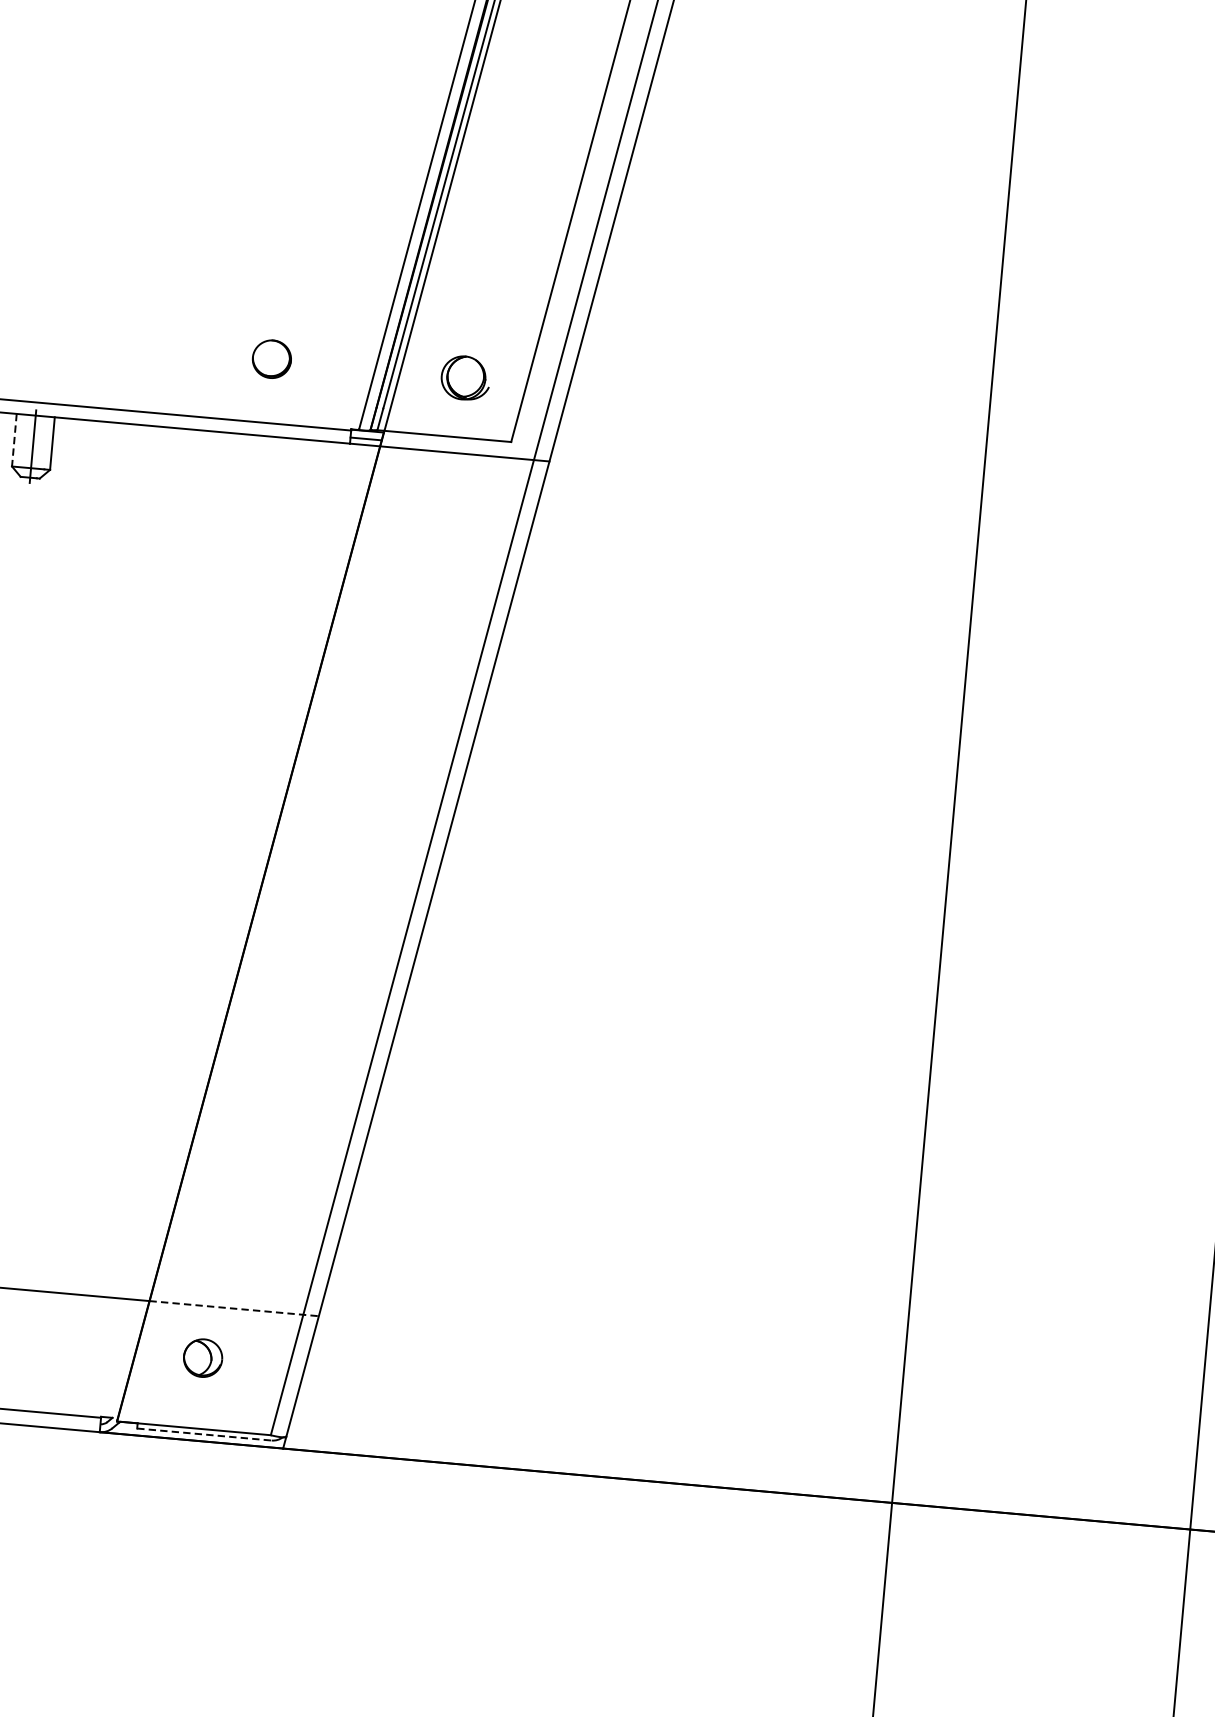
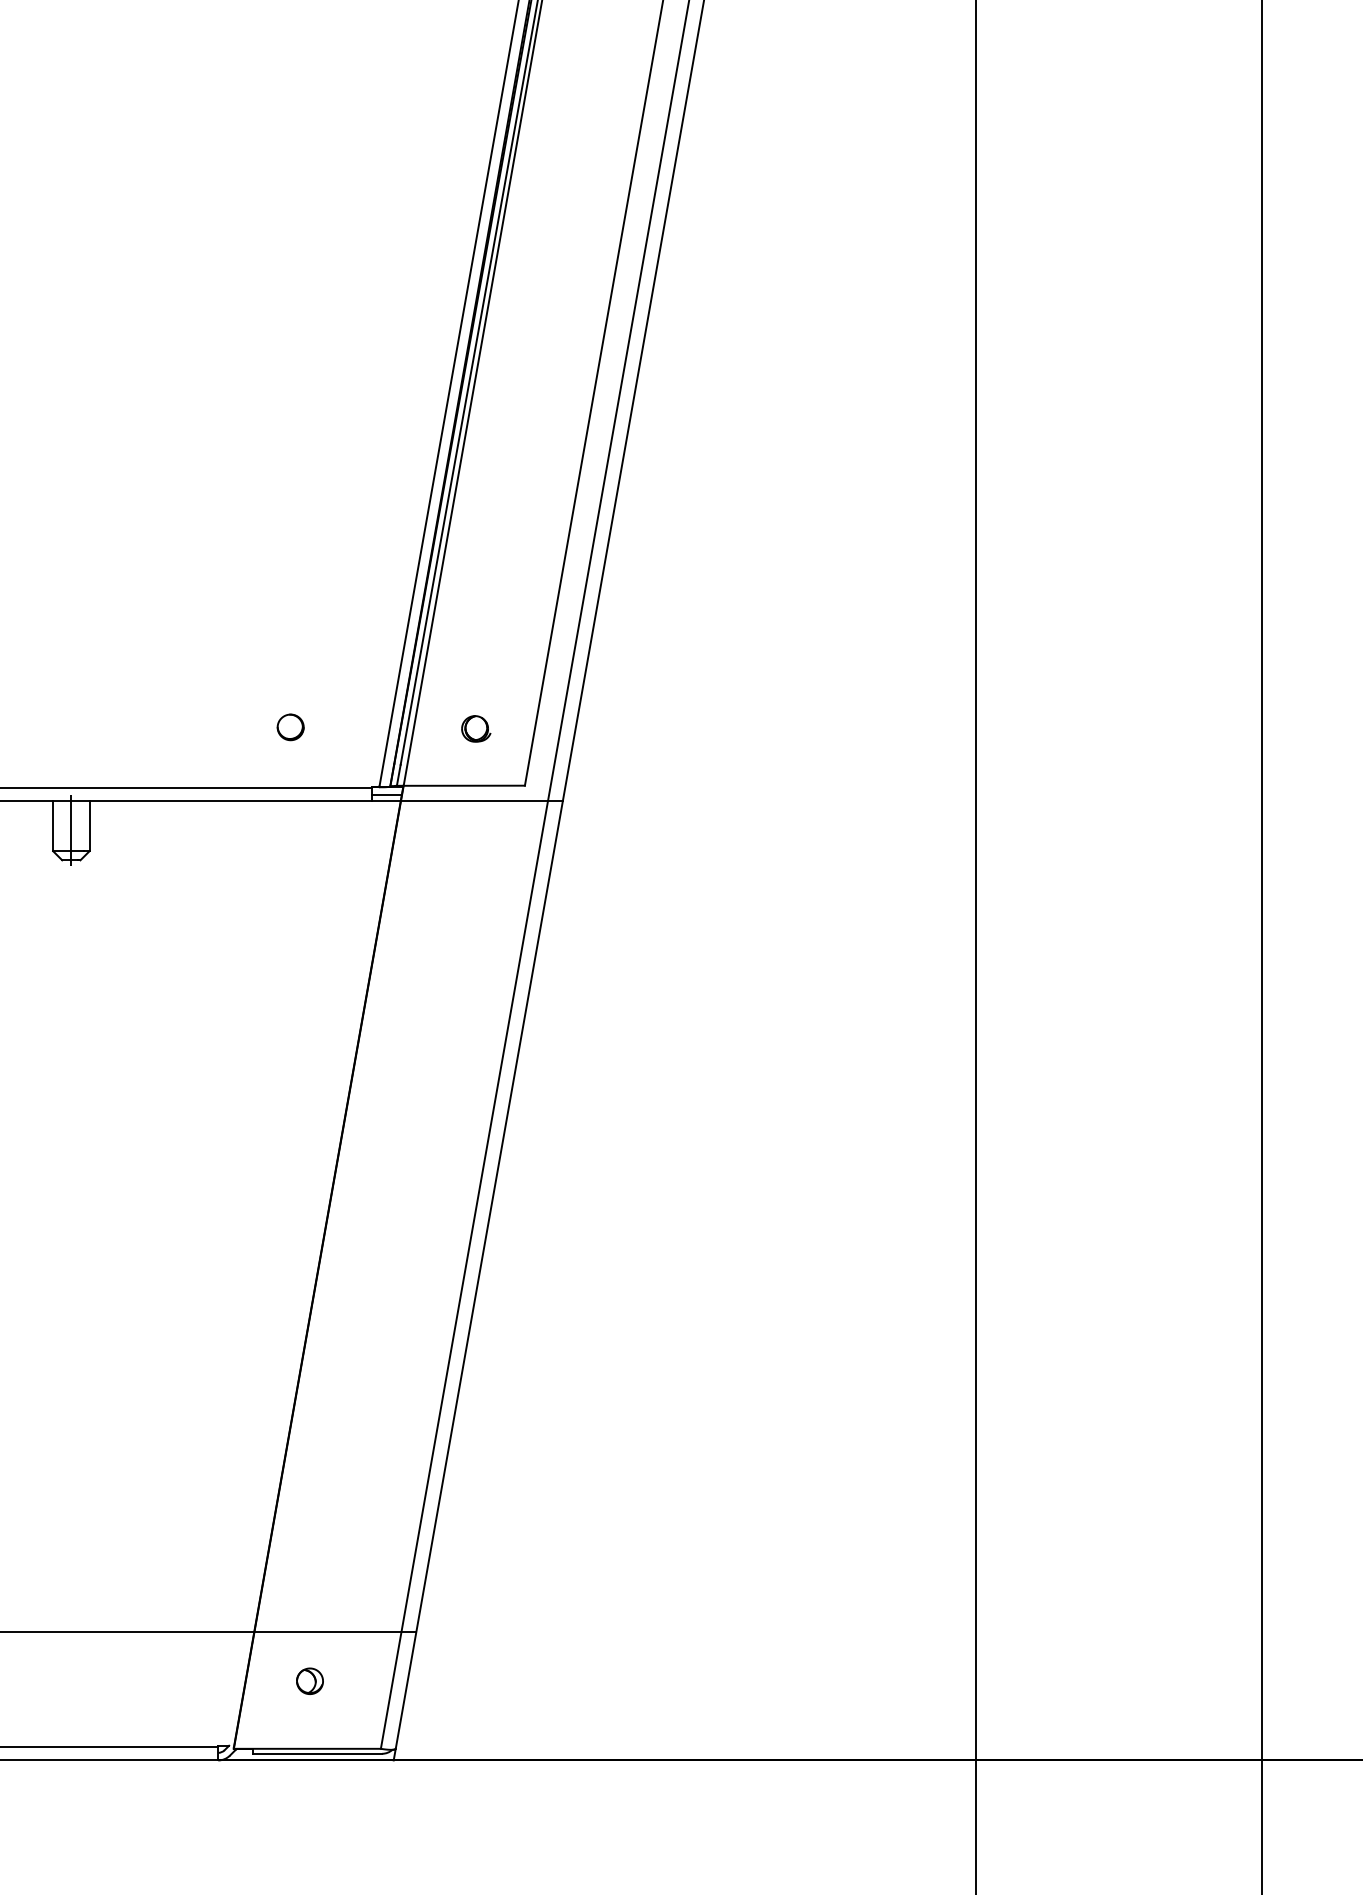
part: (271, 359) -> (290, 727), size x0.71
part: (465, 377) -> (476, 728), size x0.62
line: (14, 440) -> (53, 826), dashed -> solid
line: (234, 1308) -> (335, 1631), dashed -> solid
part: (202, 1357) -> (309, 1680), size x0.71
line: (205, 1434) -> (318, 1753), dashed -> solid

